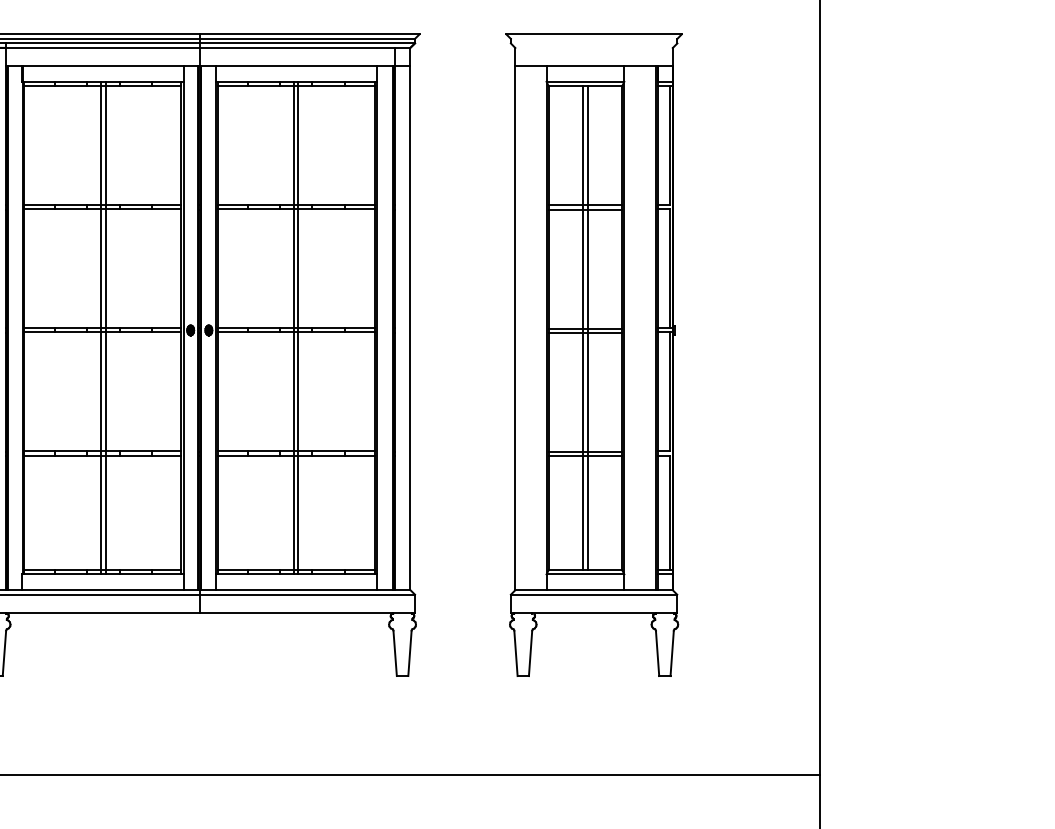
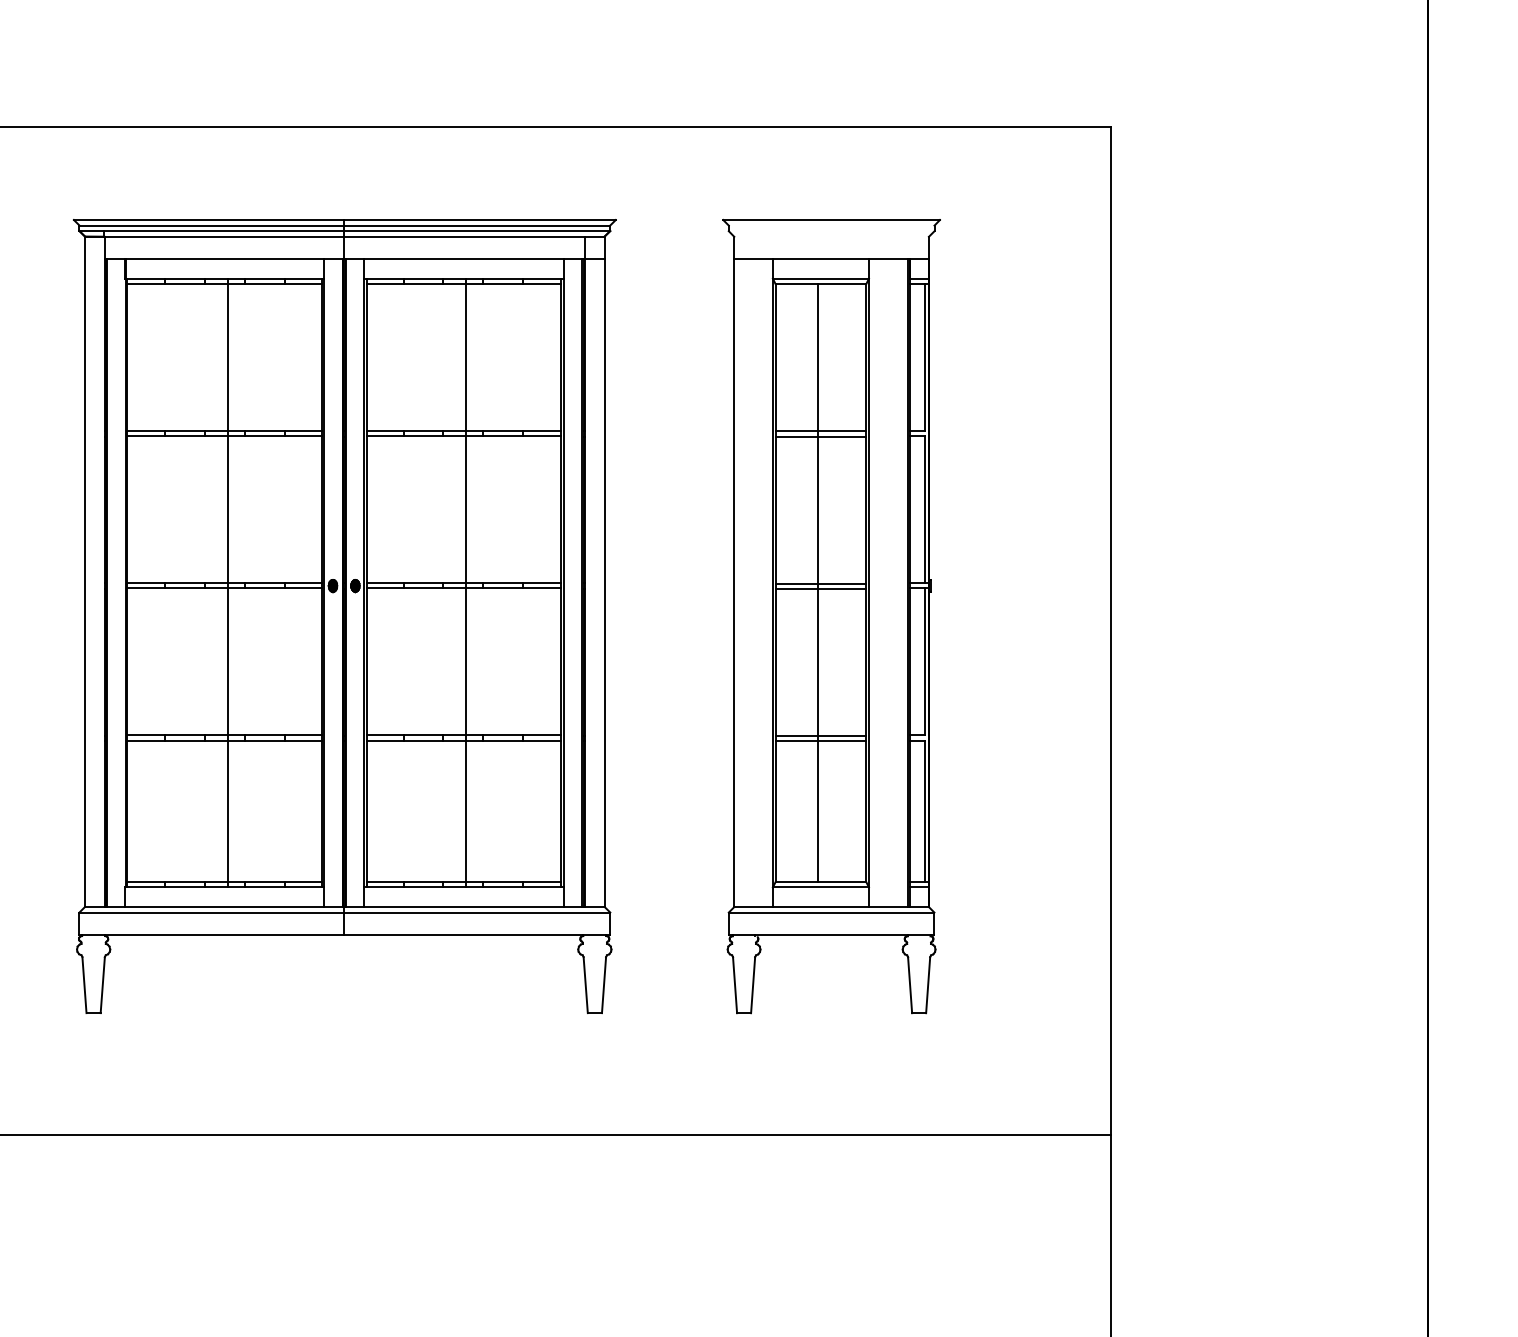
line: (101, 327) -> (222, 582), removed
line: (293, 327) -> (460, 582), removed
line: (587, 328) -> (823, 583), removed

